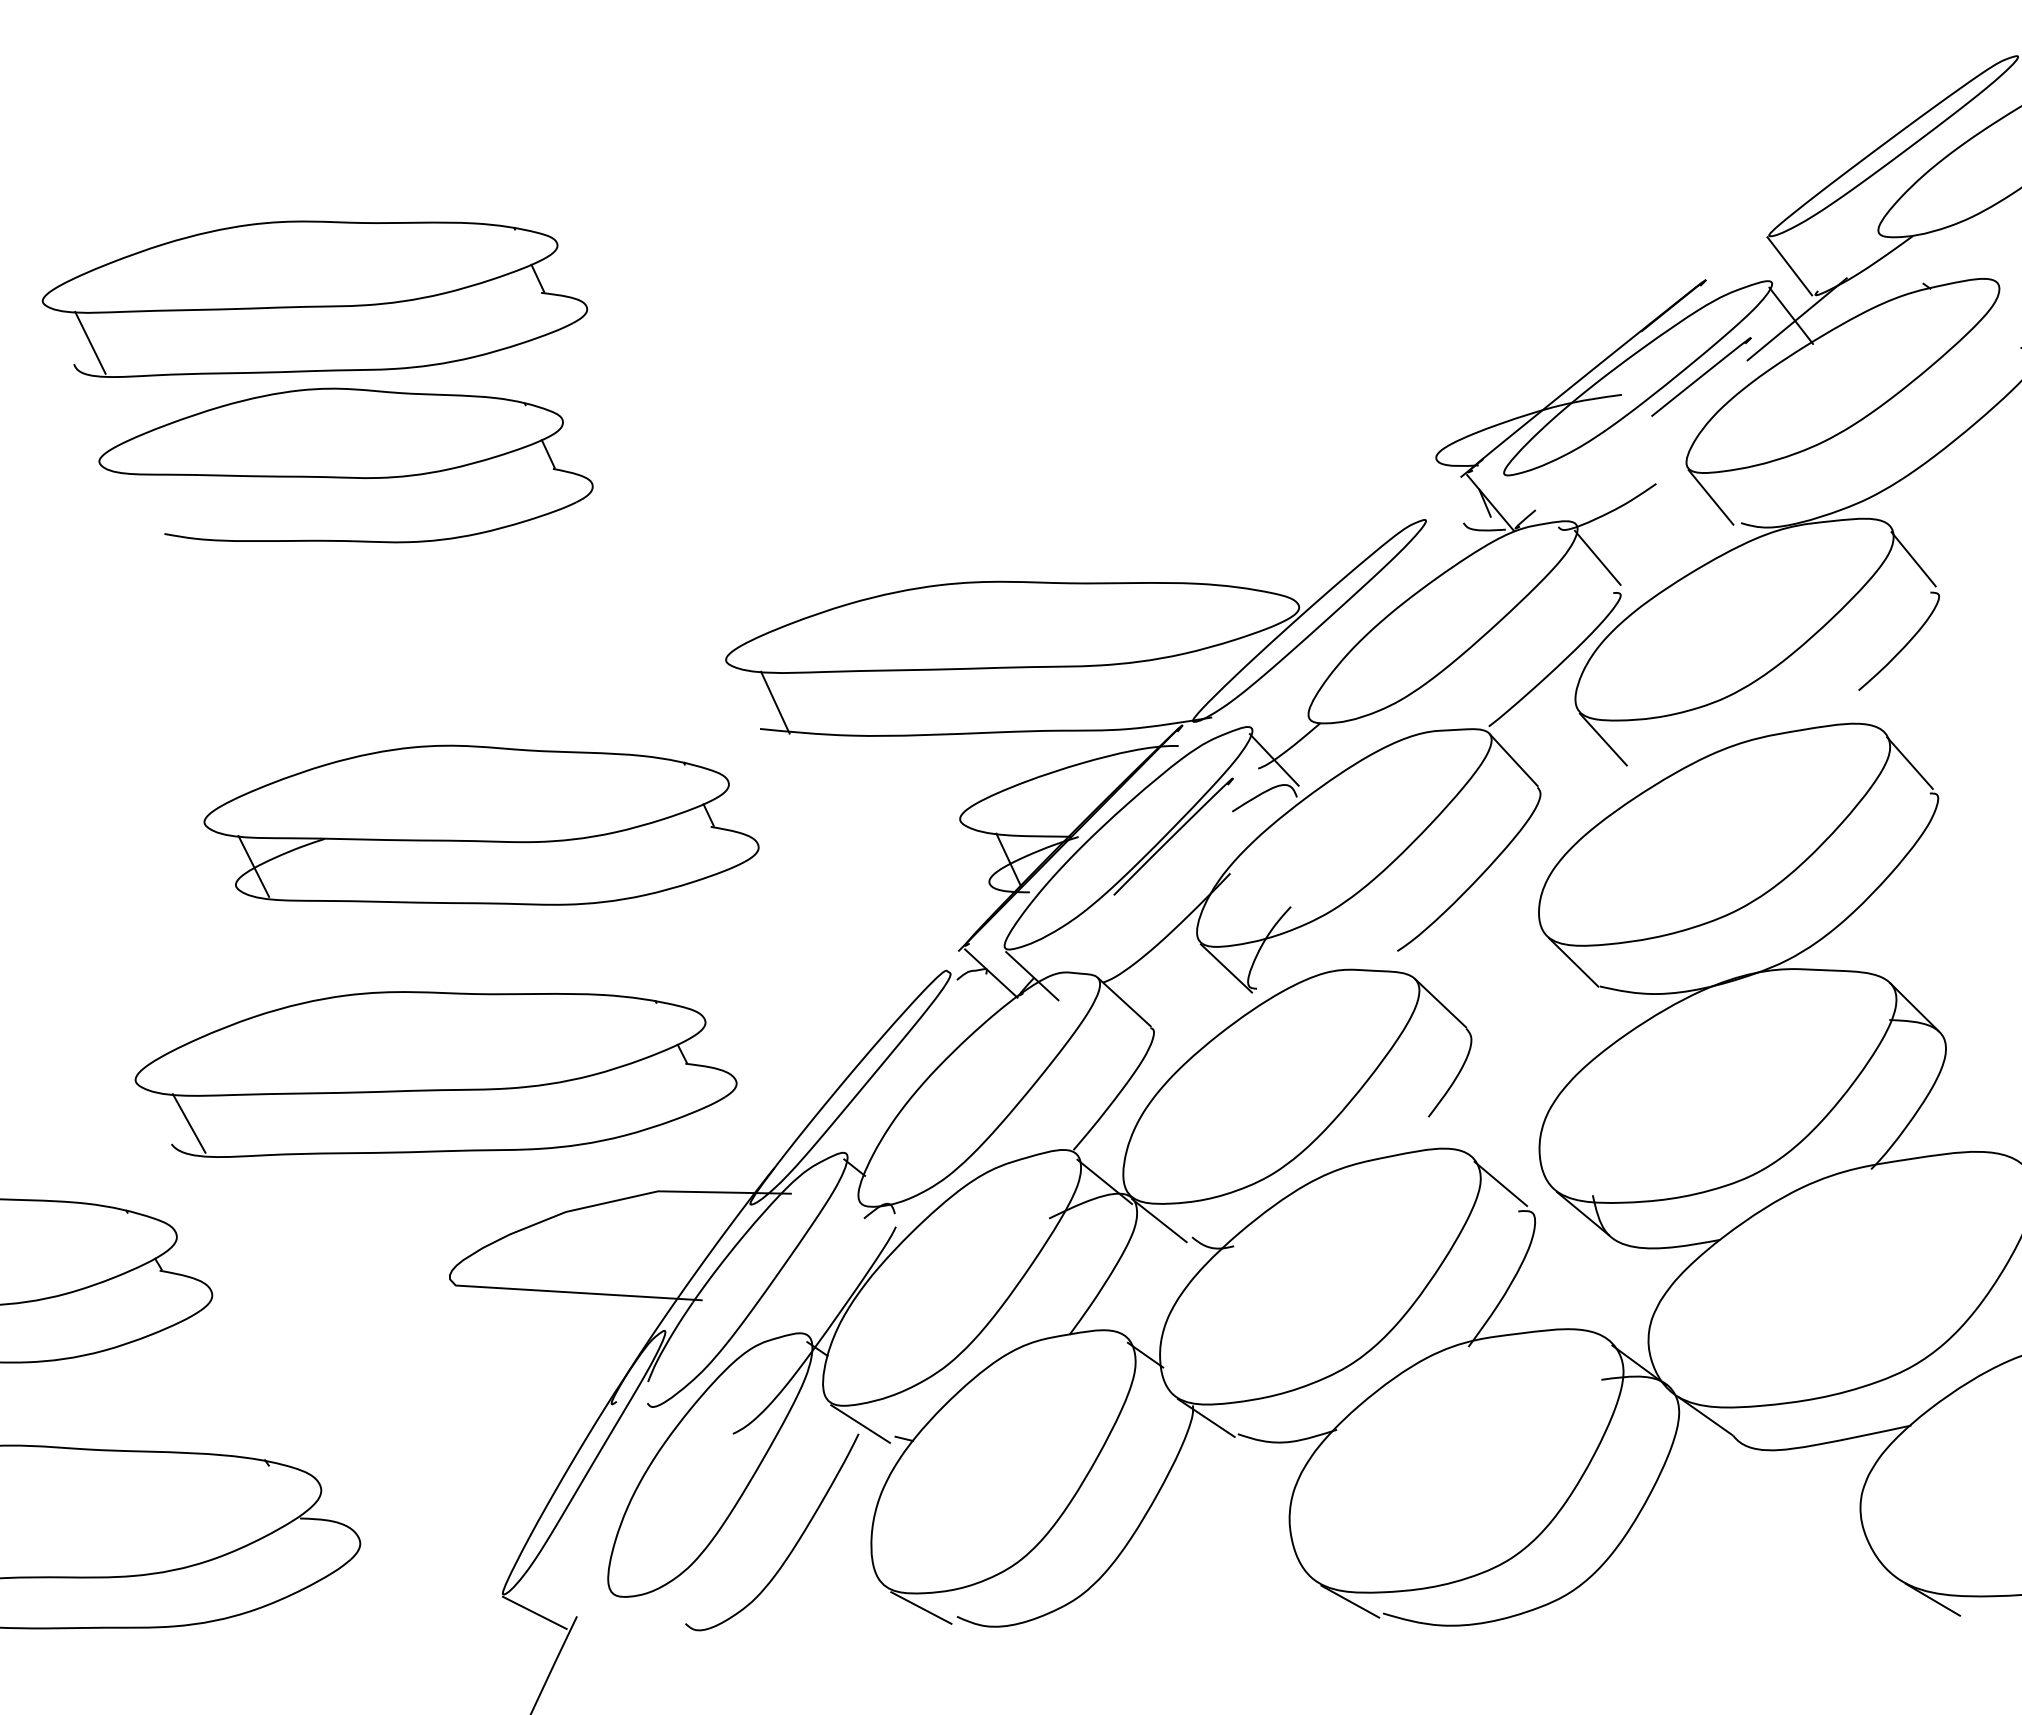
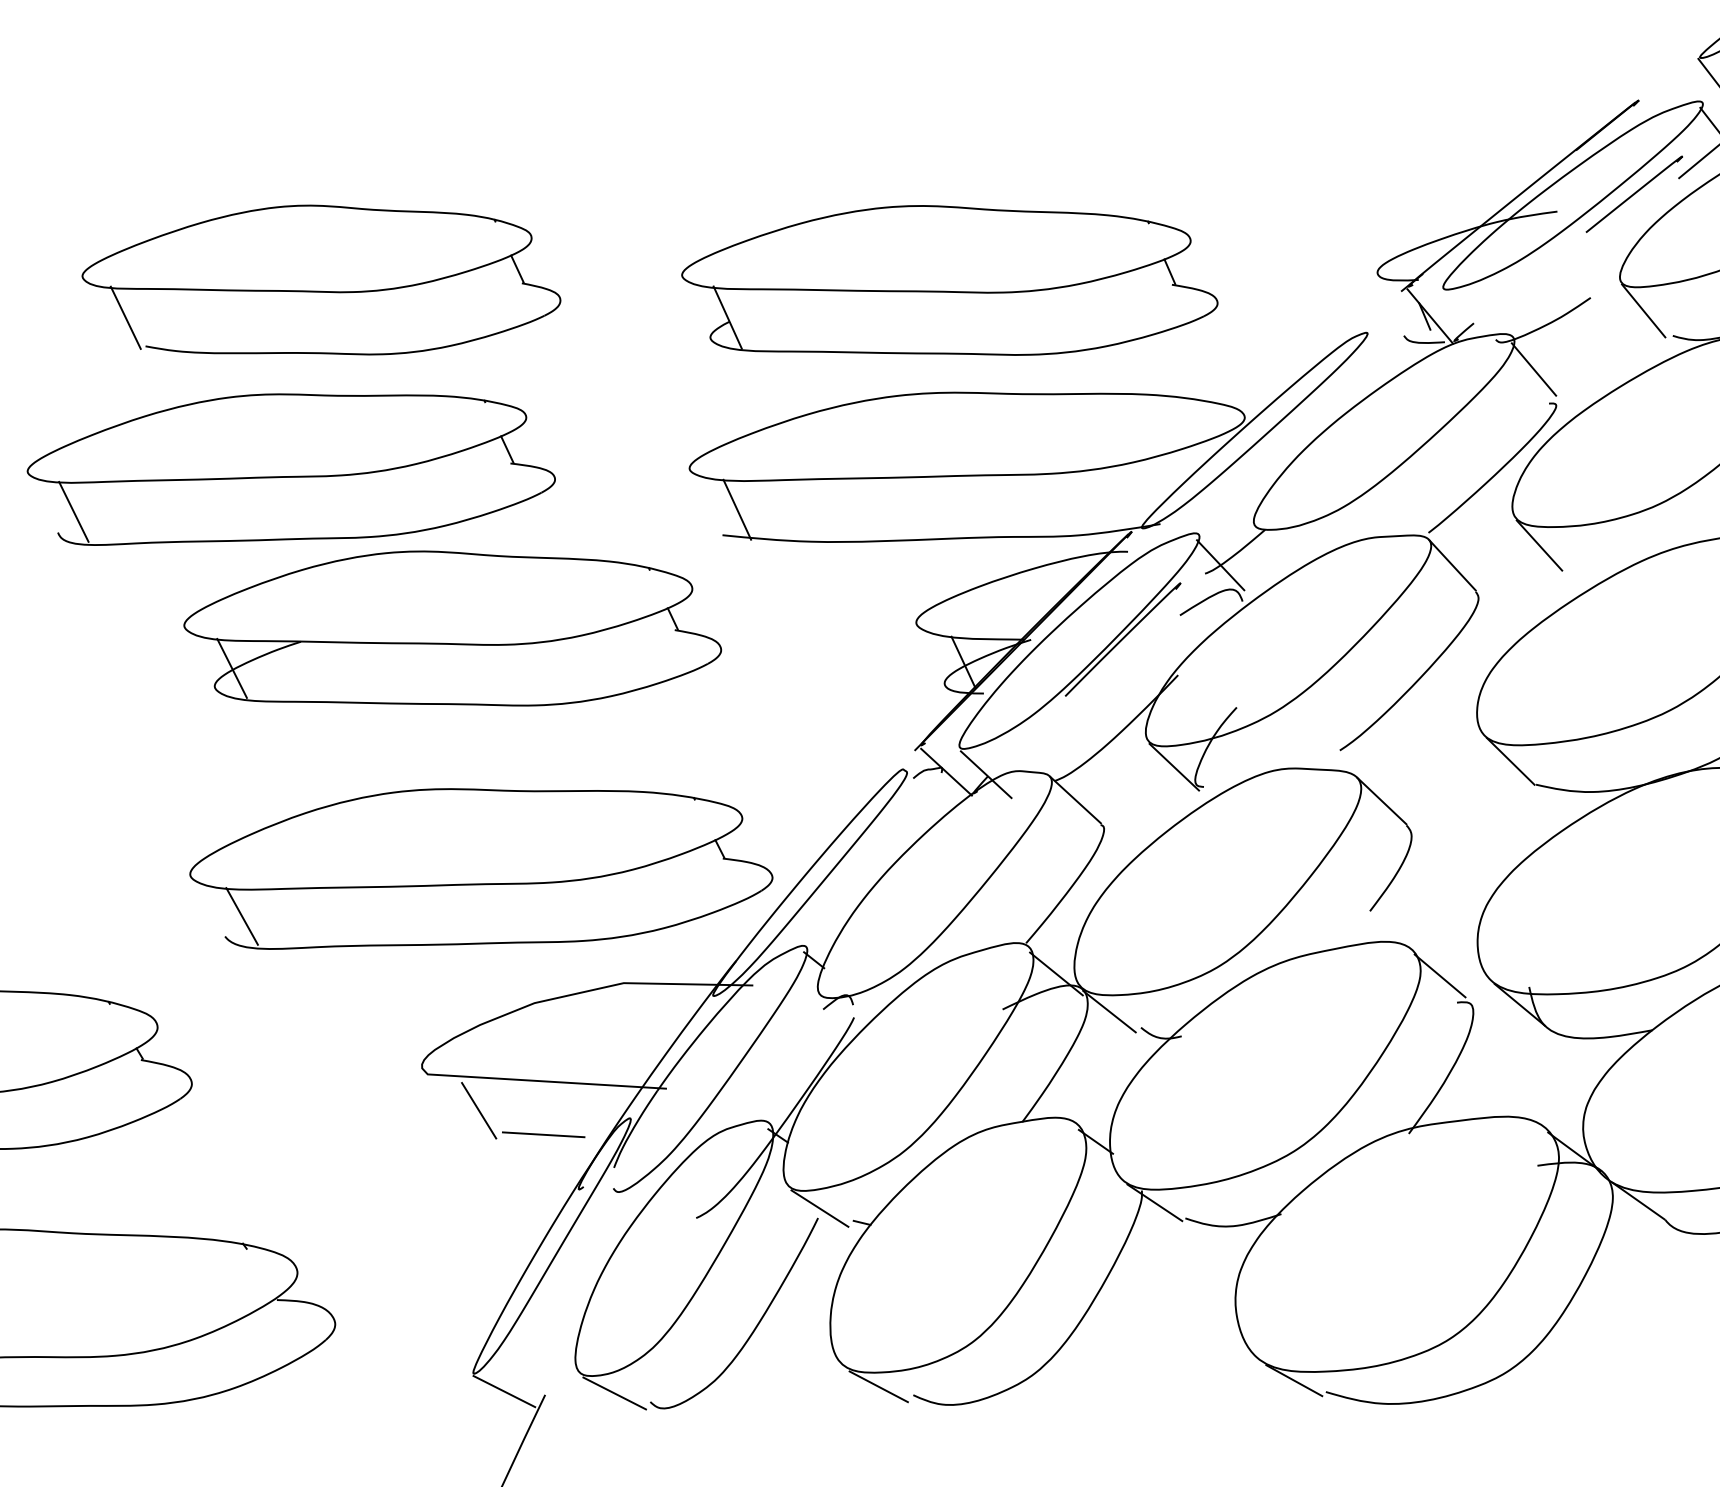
part: (314, 298) -> (290, 468), moved
part: (994, 465) -> (949, 280), added
line: (143, 504) -> (125, 317), added
part: (435, 1074) -> (480, 869), moved
line: (508, 1322) -> (478, 1110), added
line: (575, 1347) -> (543, 1134), added
line: (648, 1614) -> (614, 1393), added

